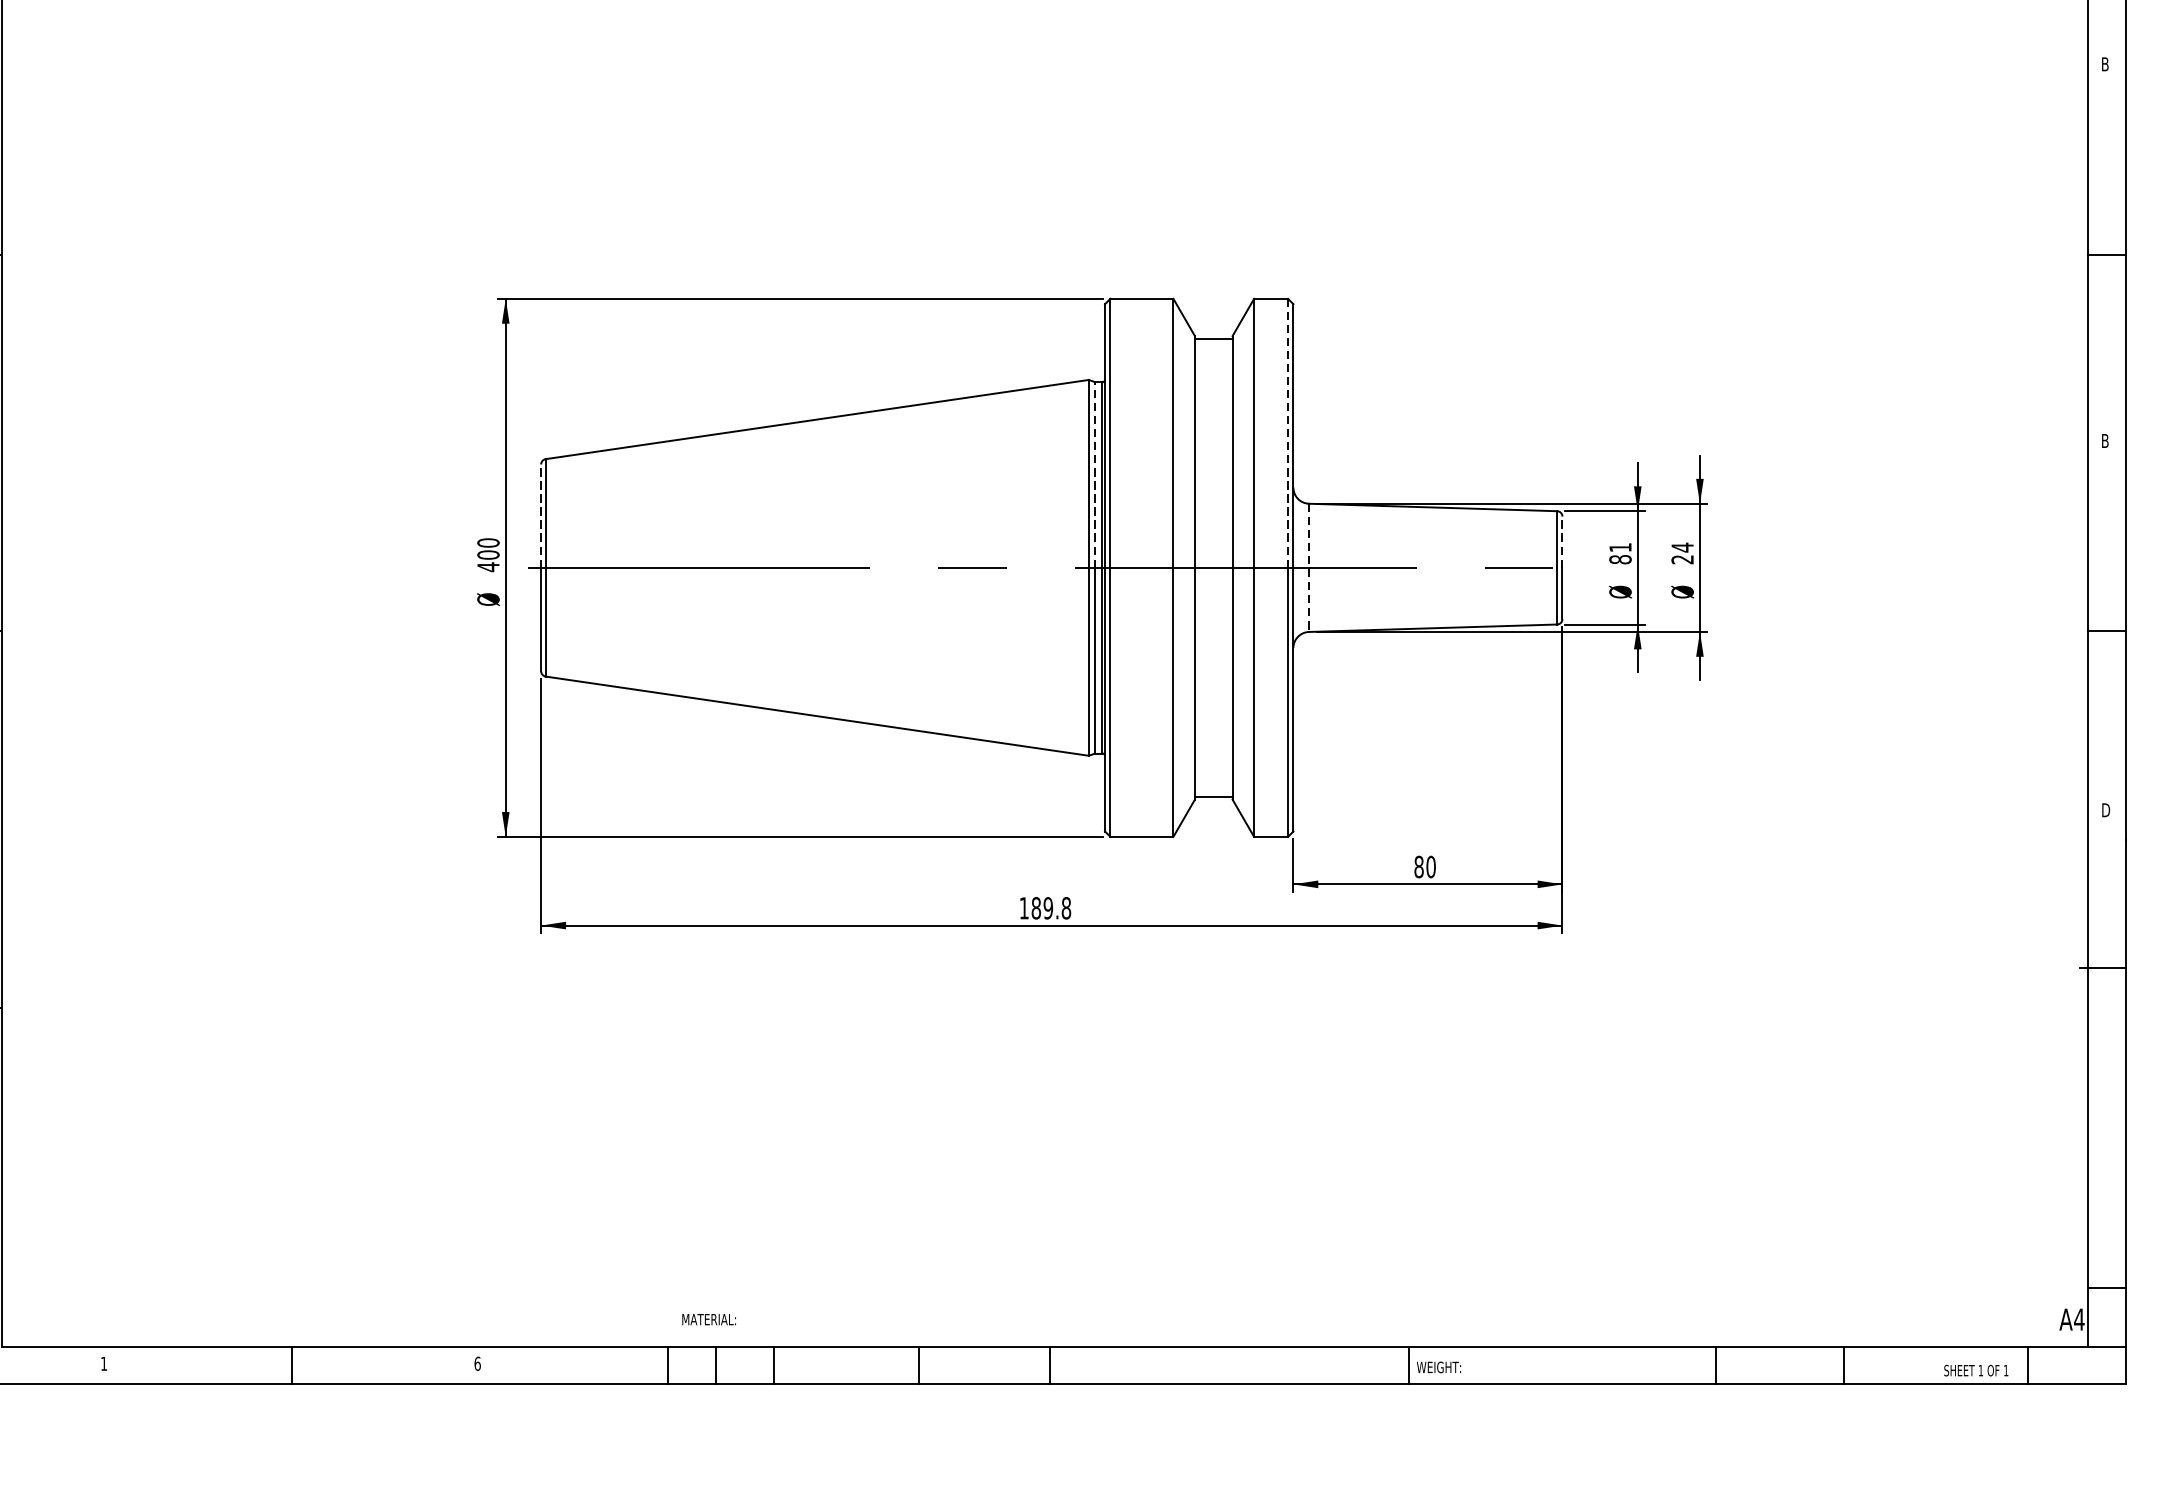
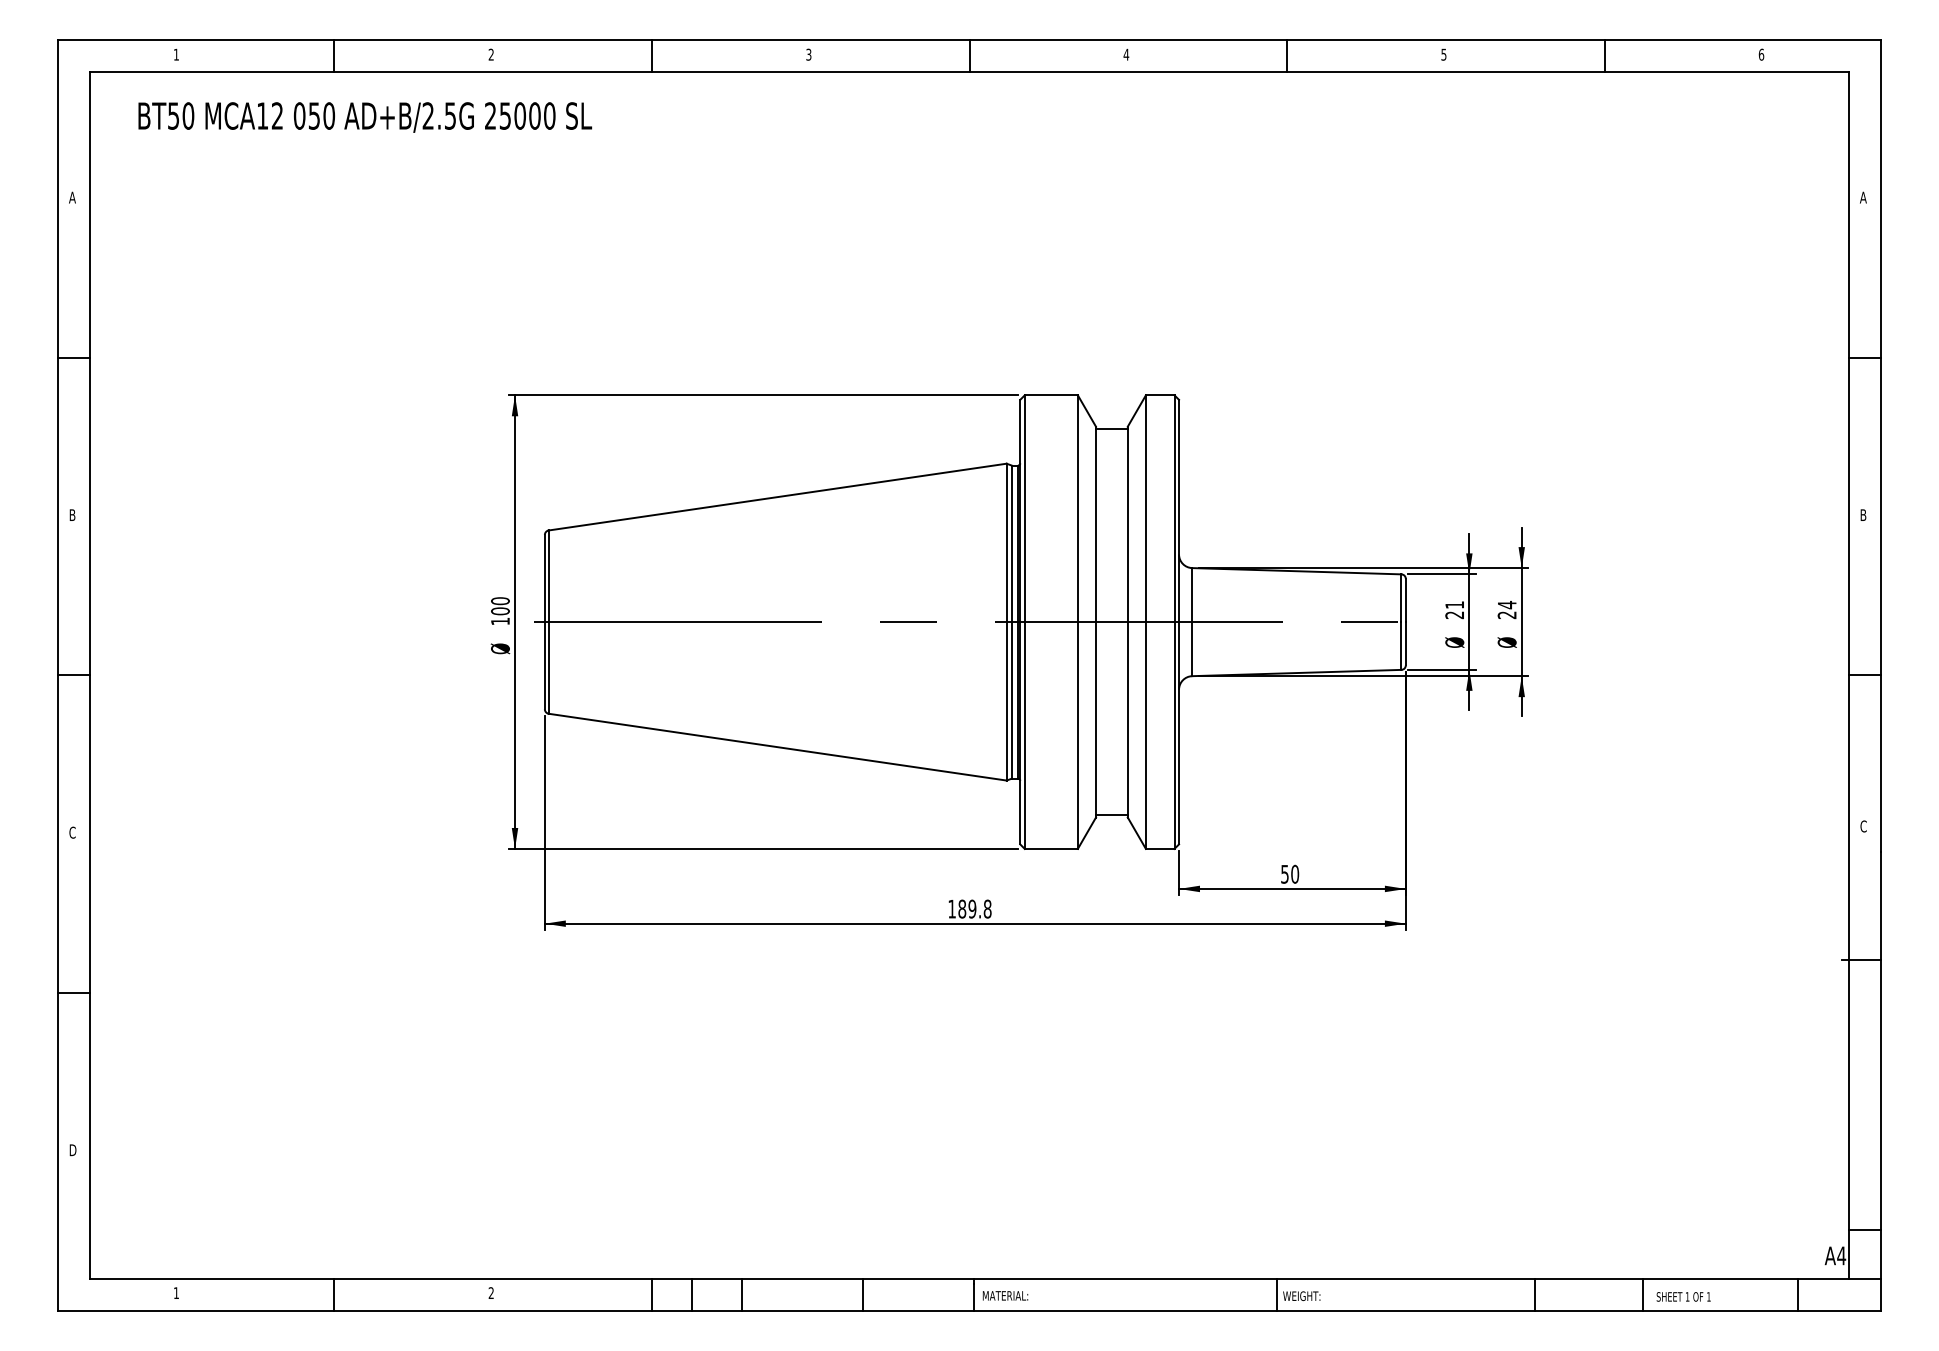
text: (2105, 64) -> (1863, 197), B -> A
line: (1288, 433) -> (1174, 508), dashed -> solid
line: (1094, 474) -> (1011, 543), dashed -> solid
line: (540, 516) -> (544, 578), dashed -> solid
line: (1562, 542) -> (1405, 600), dashed -> solid
text: (1620, 560) -> (1454, 615), 81 -> 21
text: (488, 567) -> (500, 621), 400 -> 100
line: (1309, 568) -> (1192, 622), dashed -> solid
text: (2105, 810) -> (1863, 826), D -> C
text: (1418, 866) -> (1284, 873), 80 -> 50
text: (709, 1319) -> (1005, 1295), moved
text: (477, 1364) -> (491, 1293), 6 -> 2
text: (1976, 1370) -> (1683, 1296), moved

